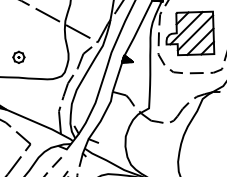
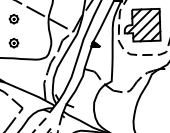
part: (18, 24) -> (13, 18), added

